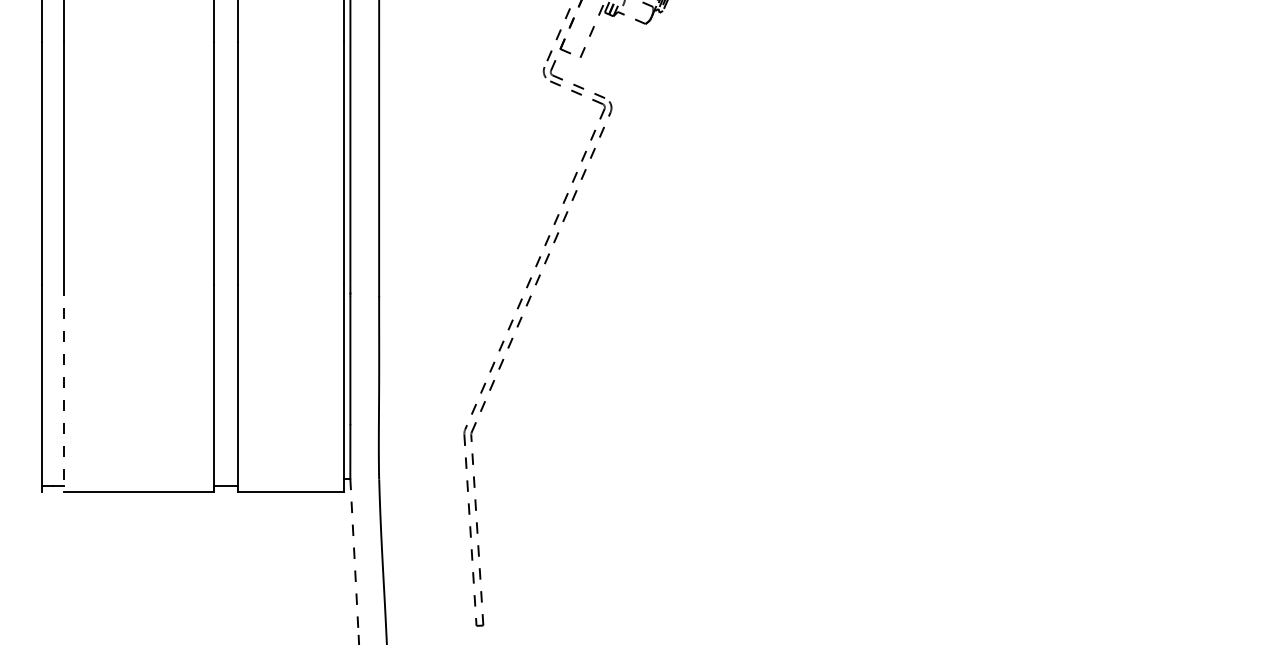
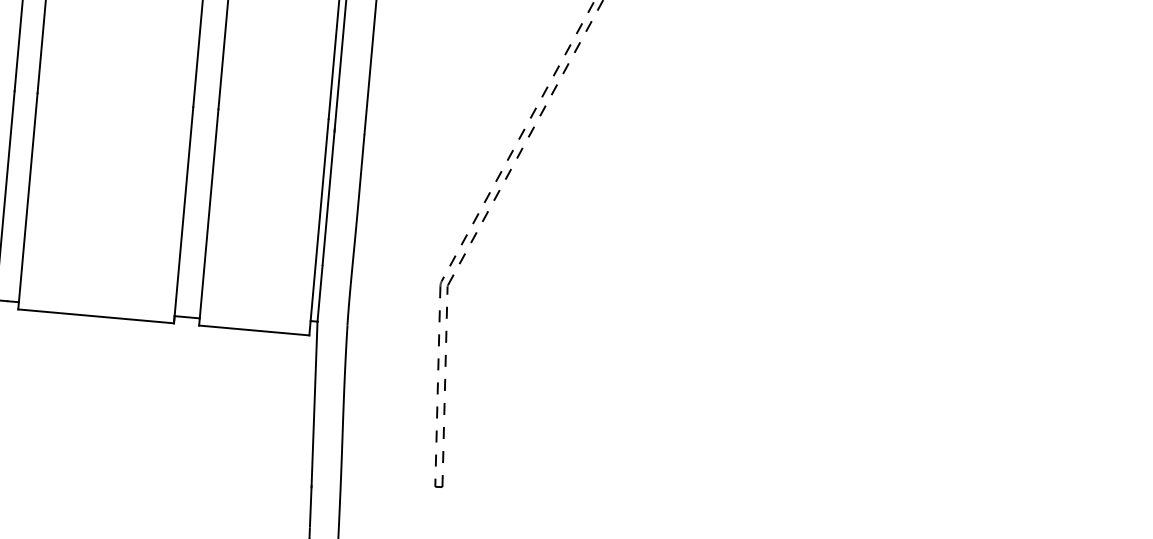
line: (64, 388) -> (28, 201), dashed -> solid
line: (354, 558) -> (314, 405), dashed -> solid

